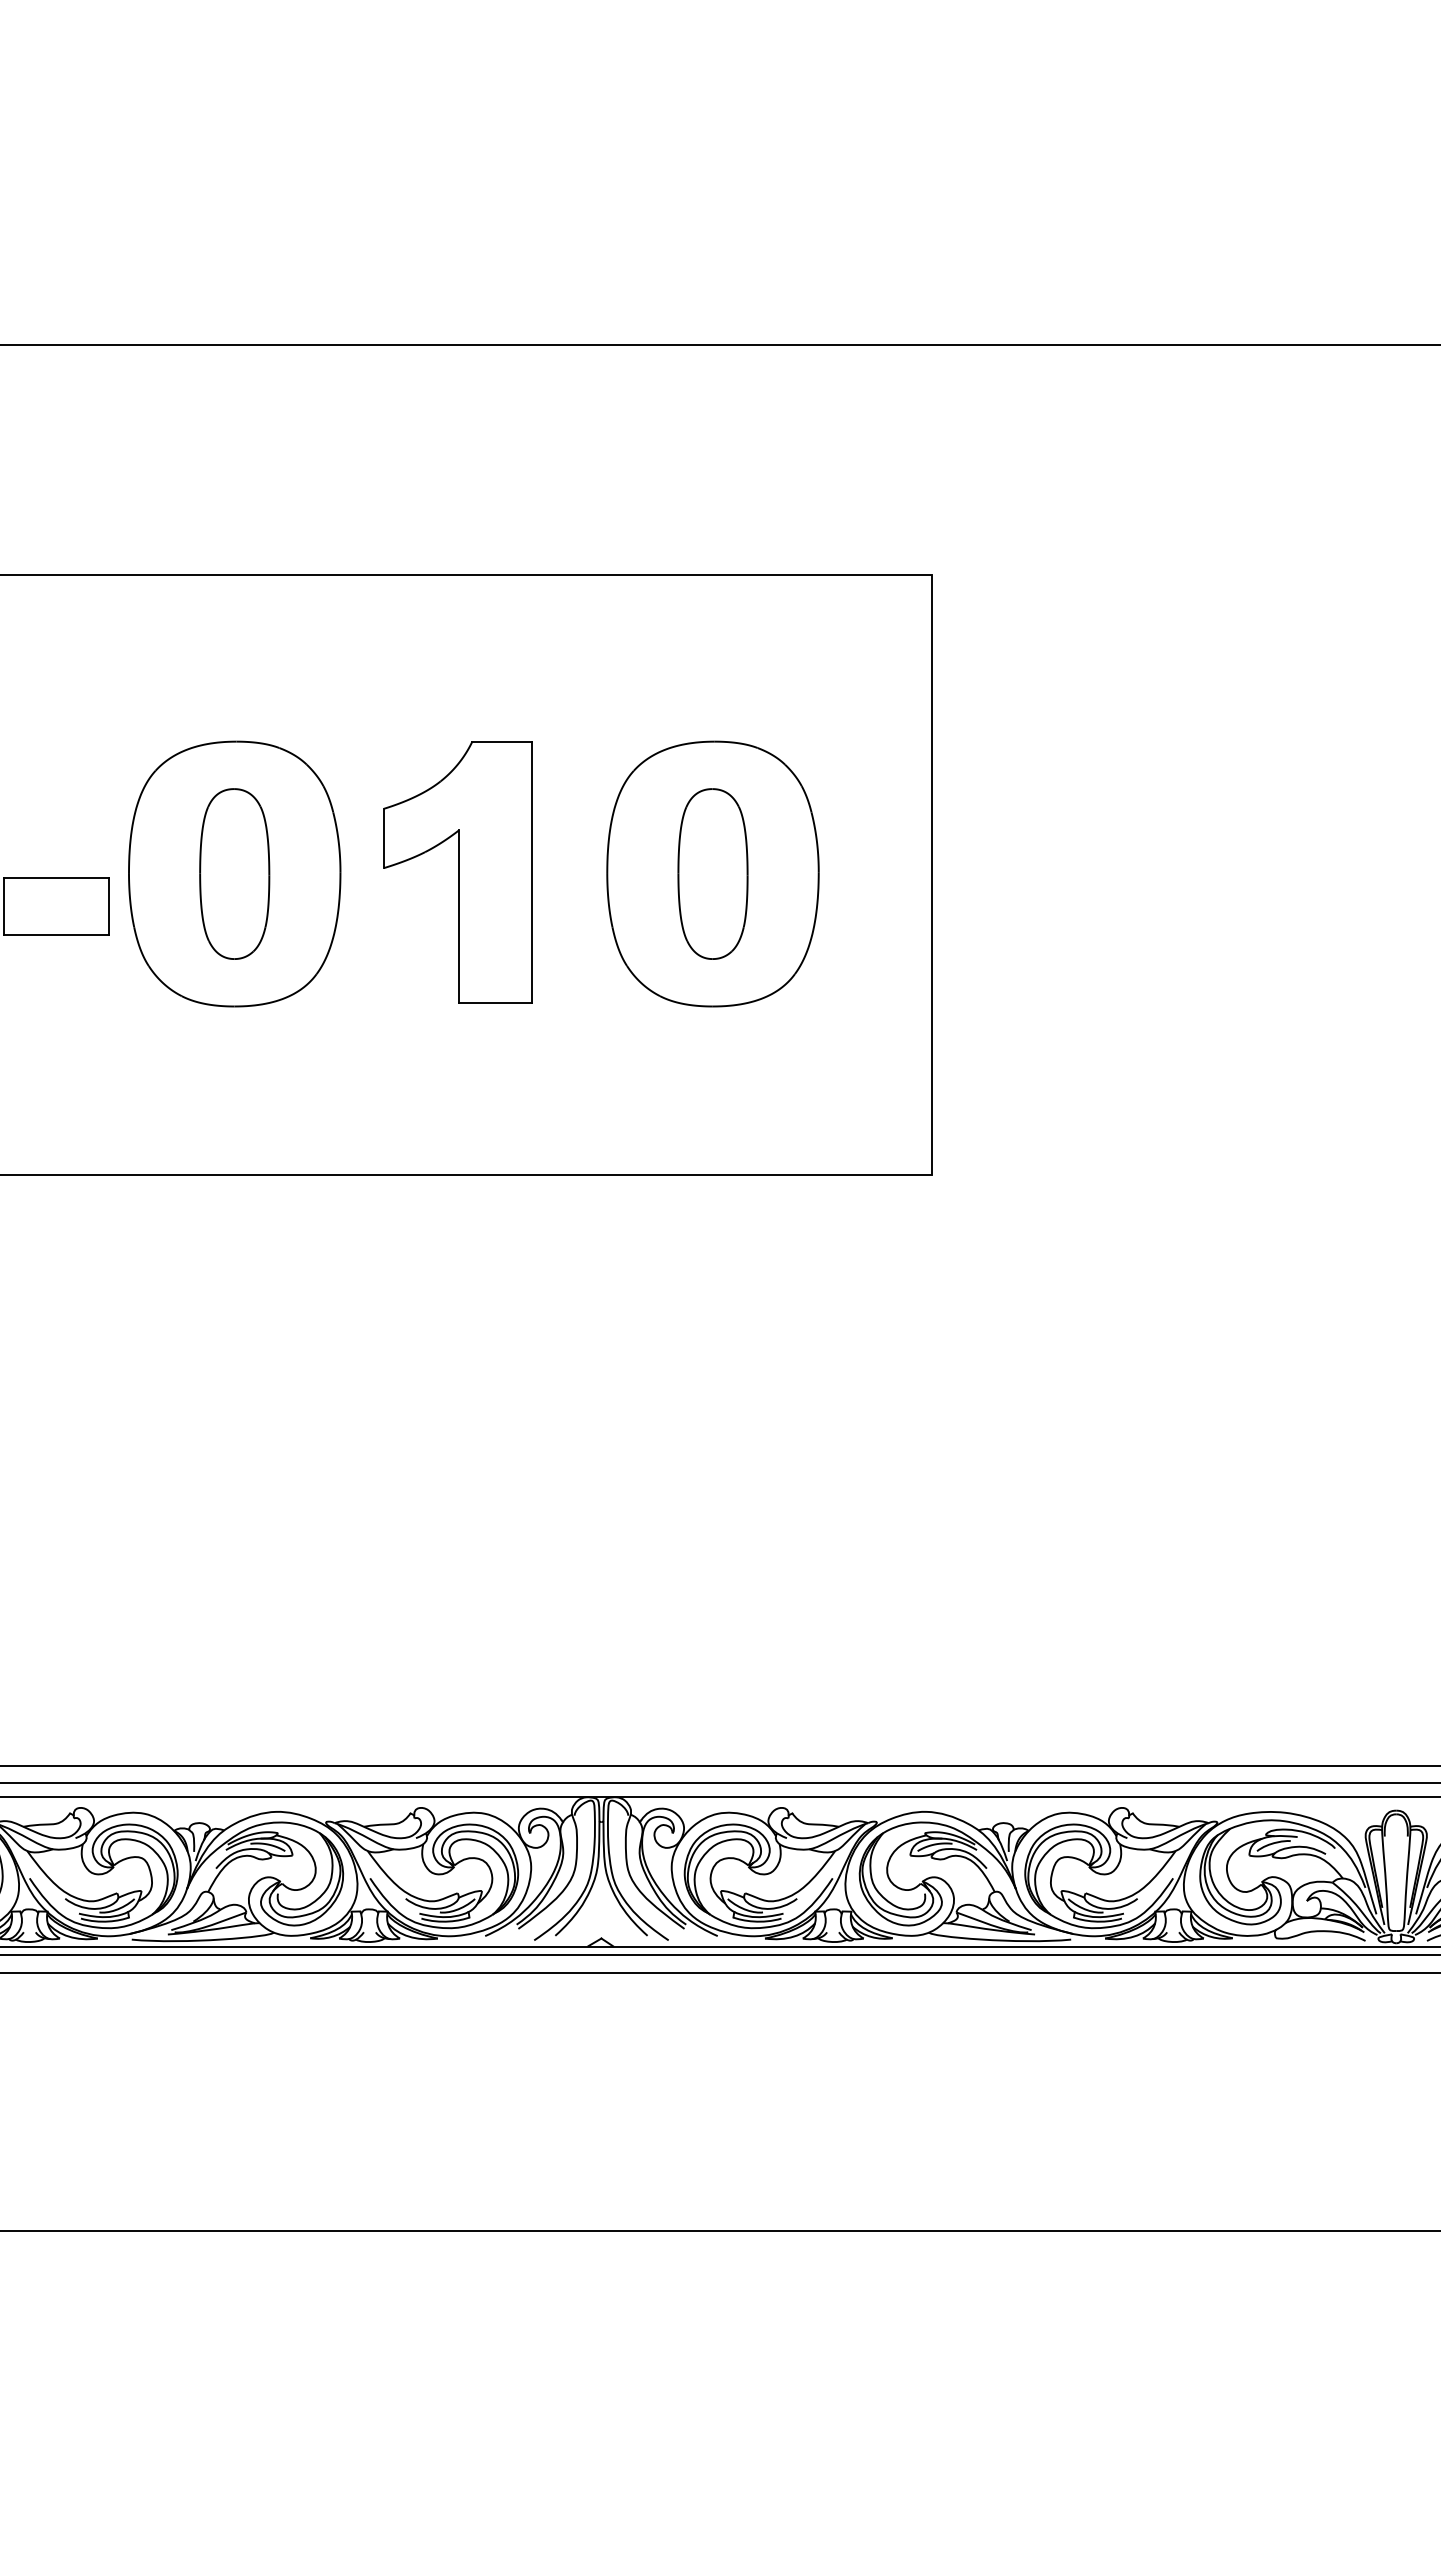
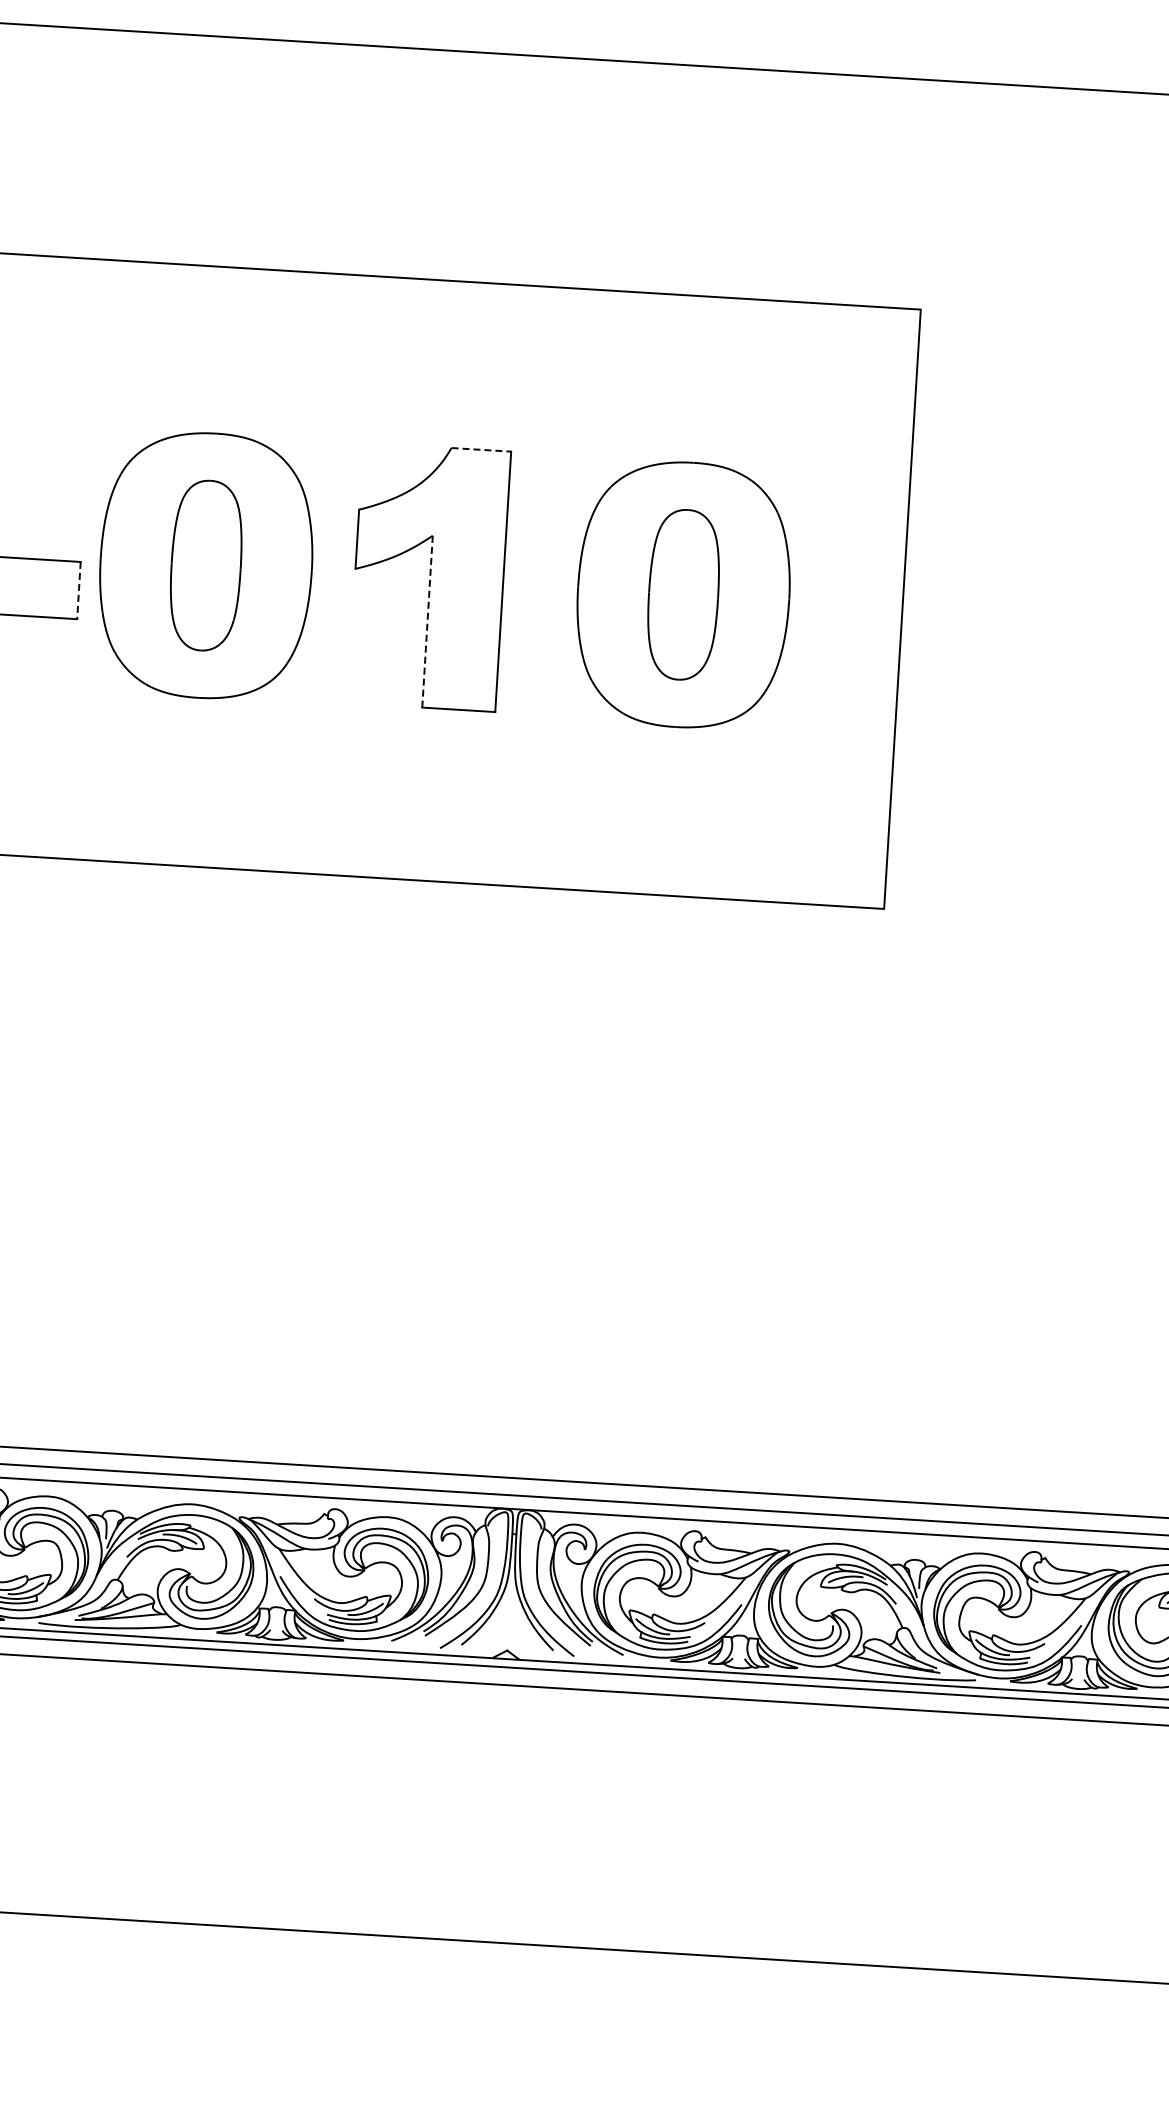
line: (502, 741) -> (481, 449), solid -> dashed
line: (109, 906) -> (79, 590), solid -> dashed
line: (459, 915) -> (428, 620), solid -> dashed

